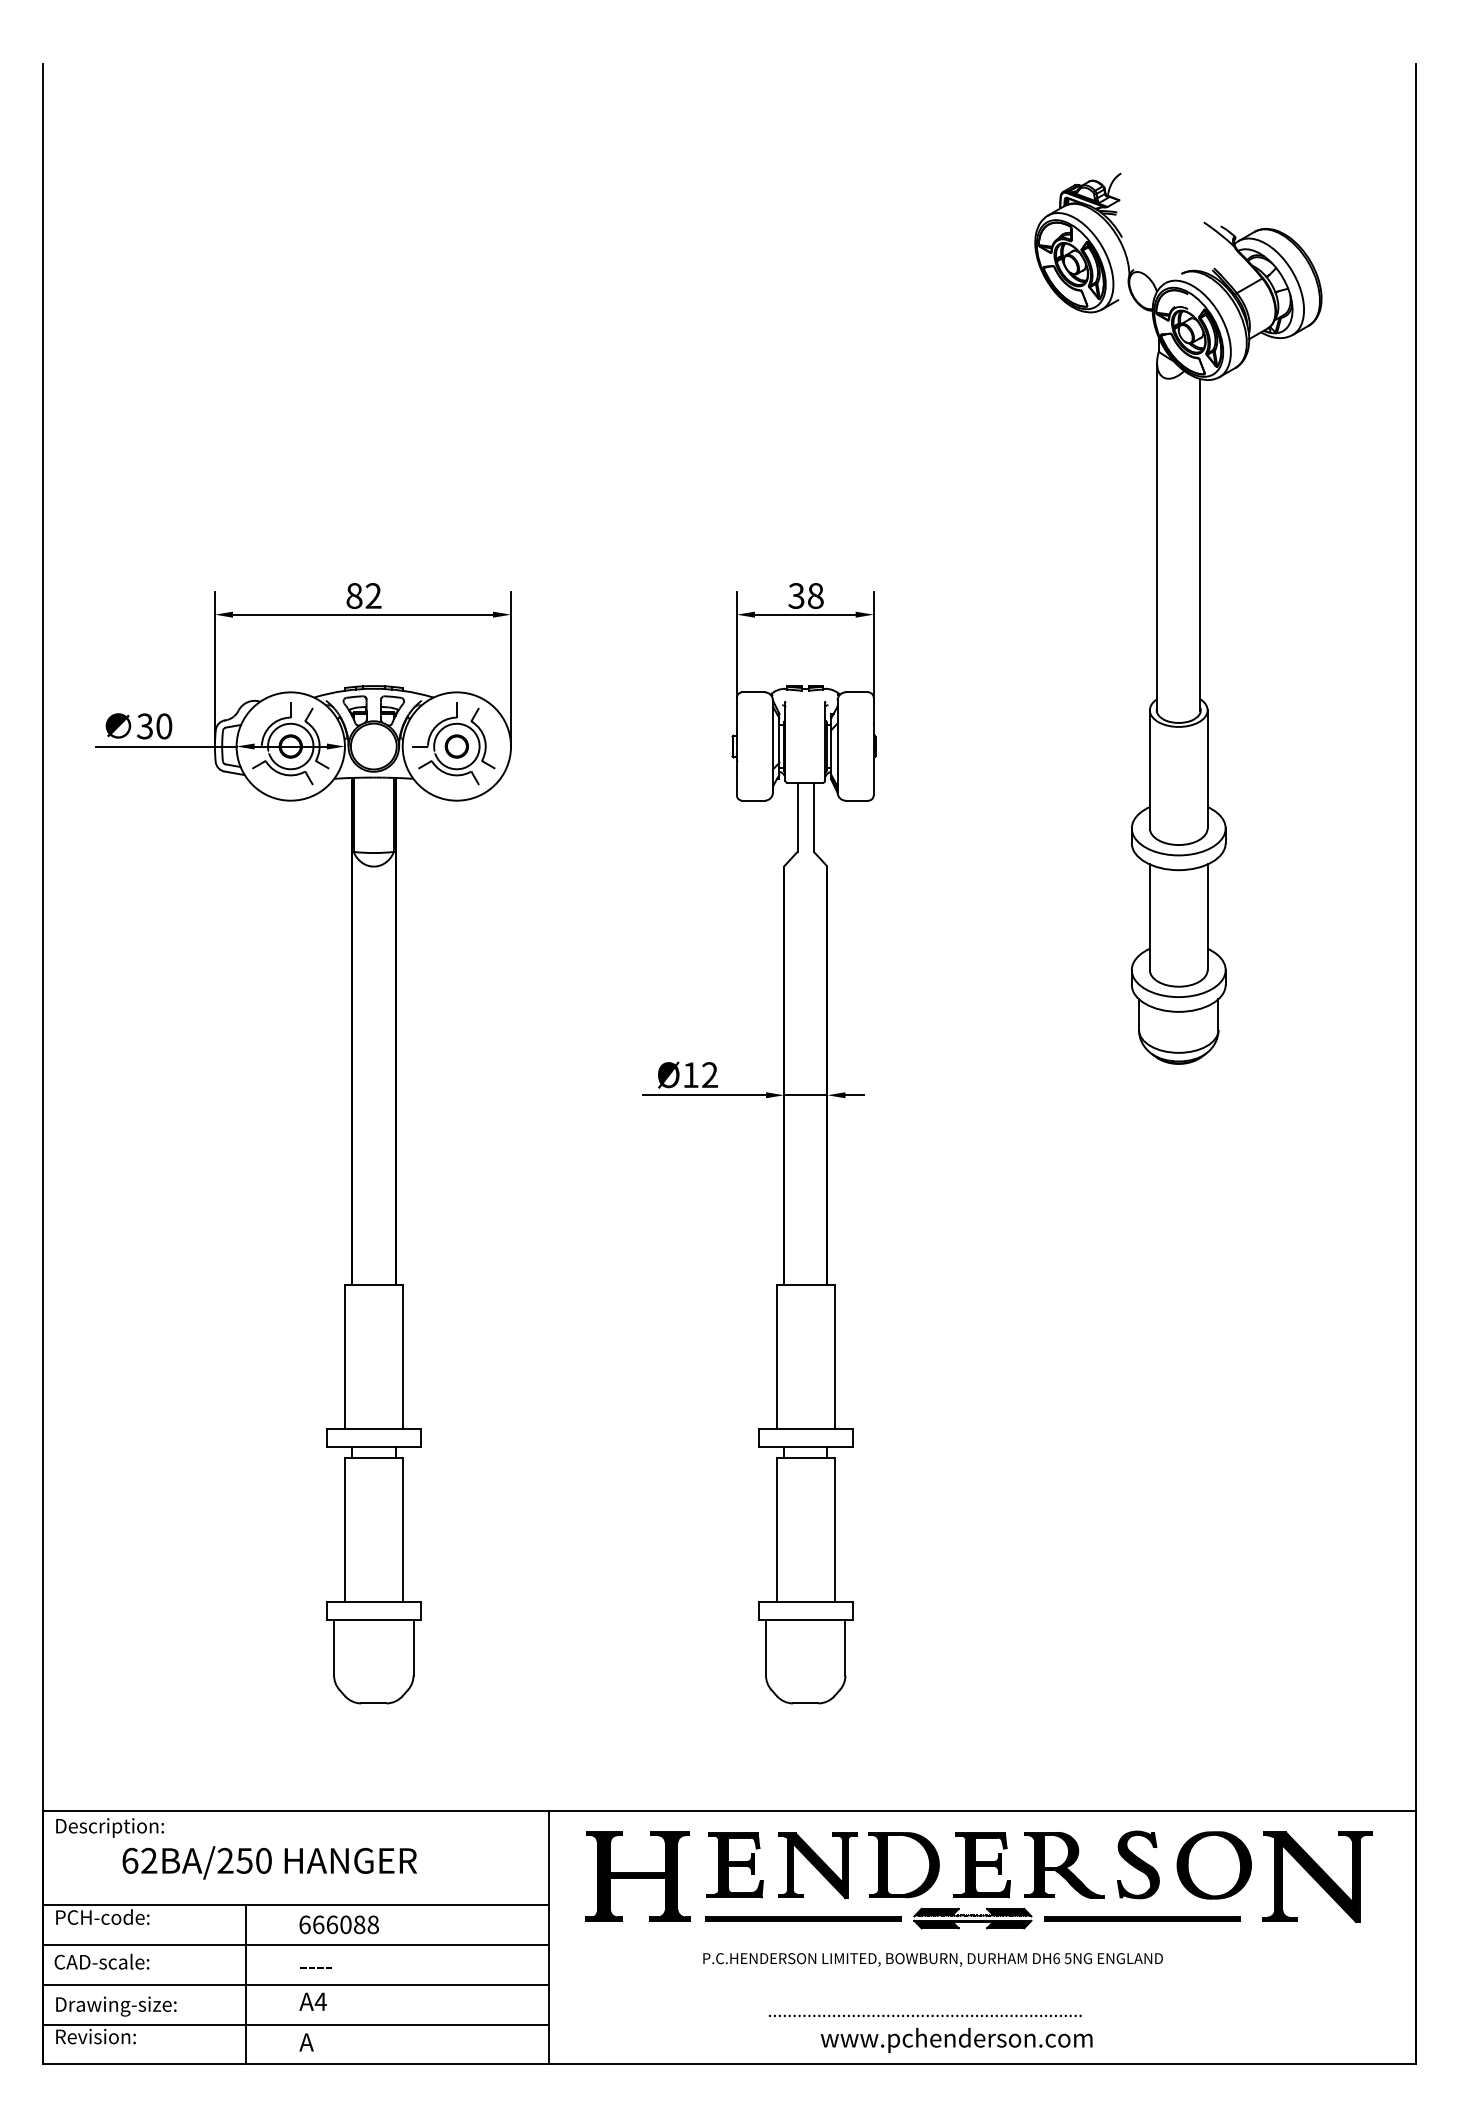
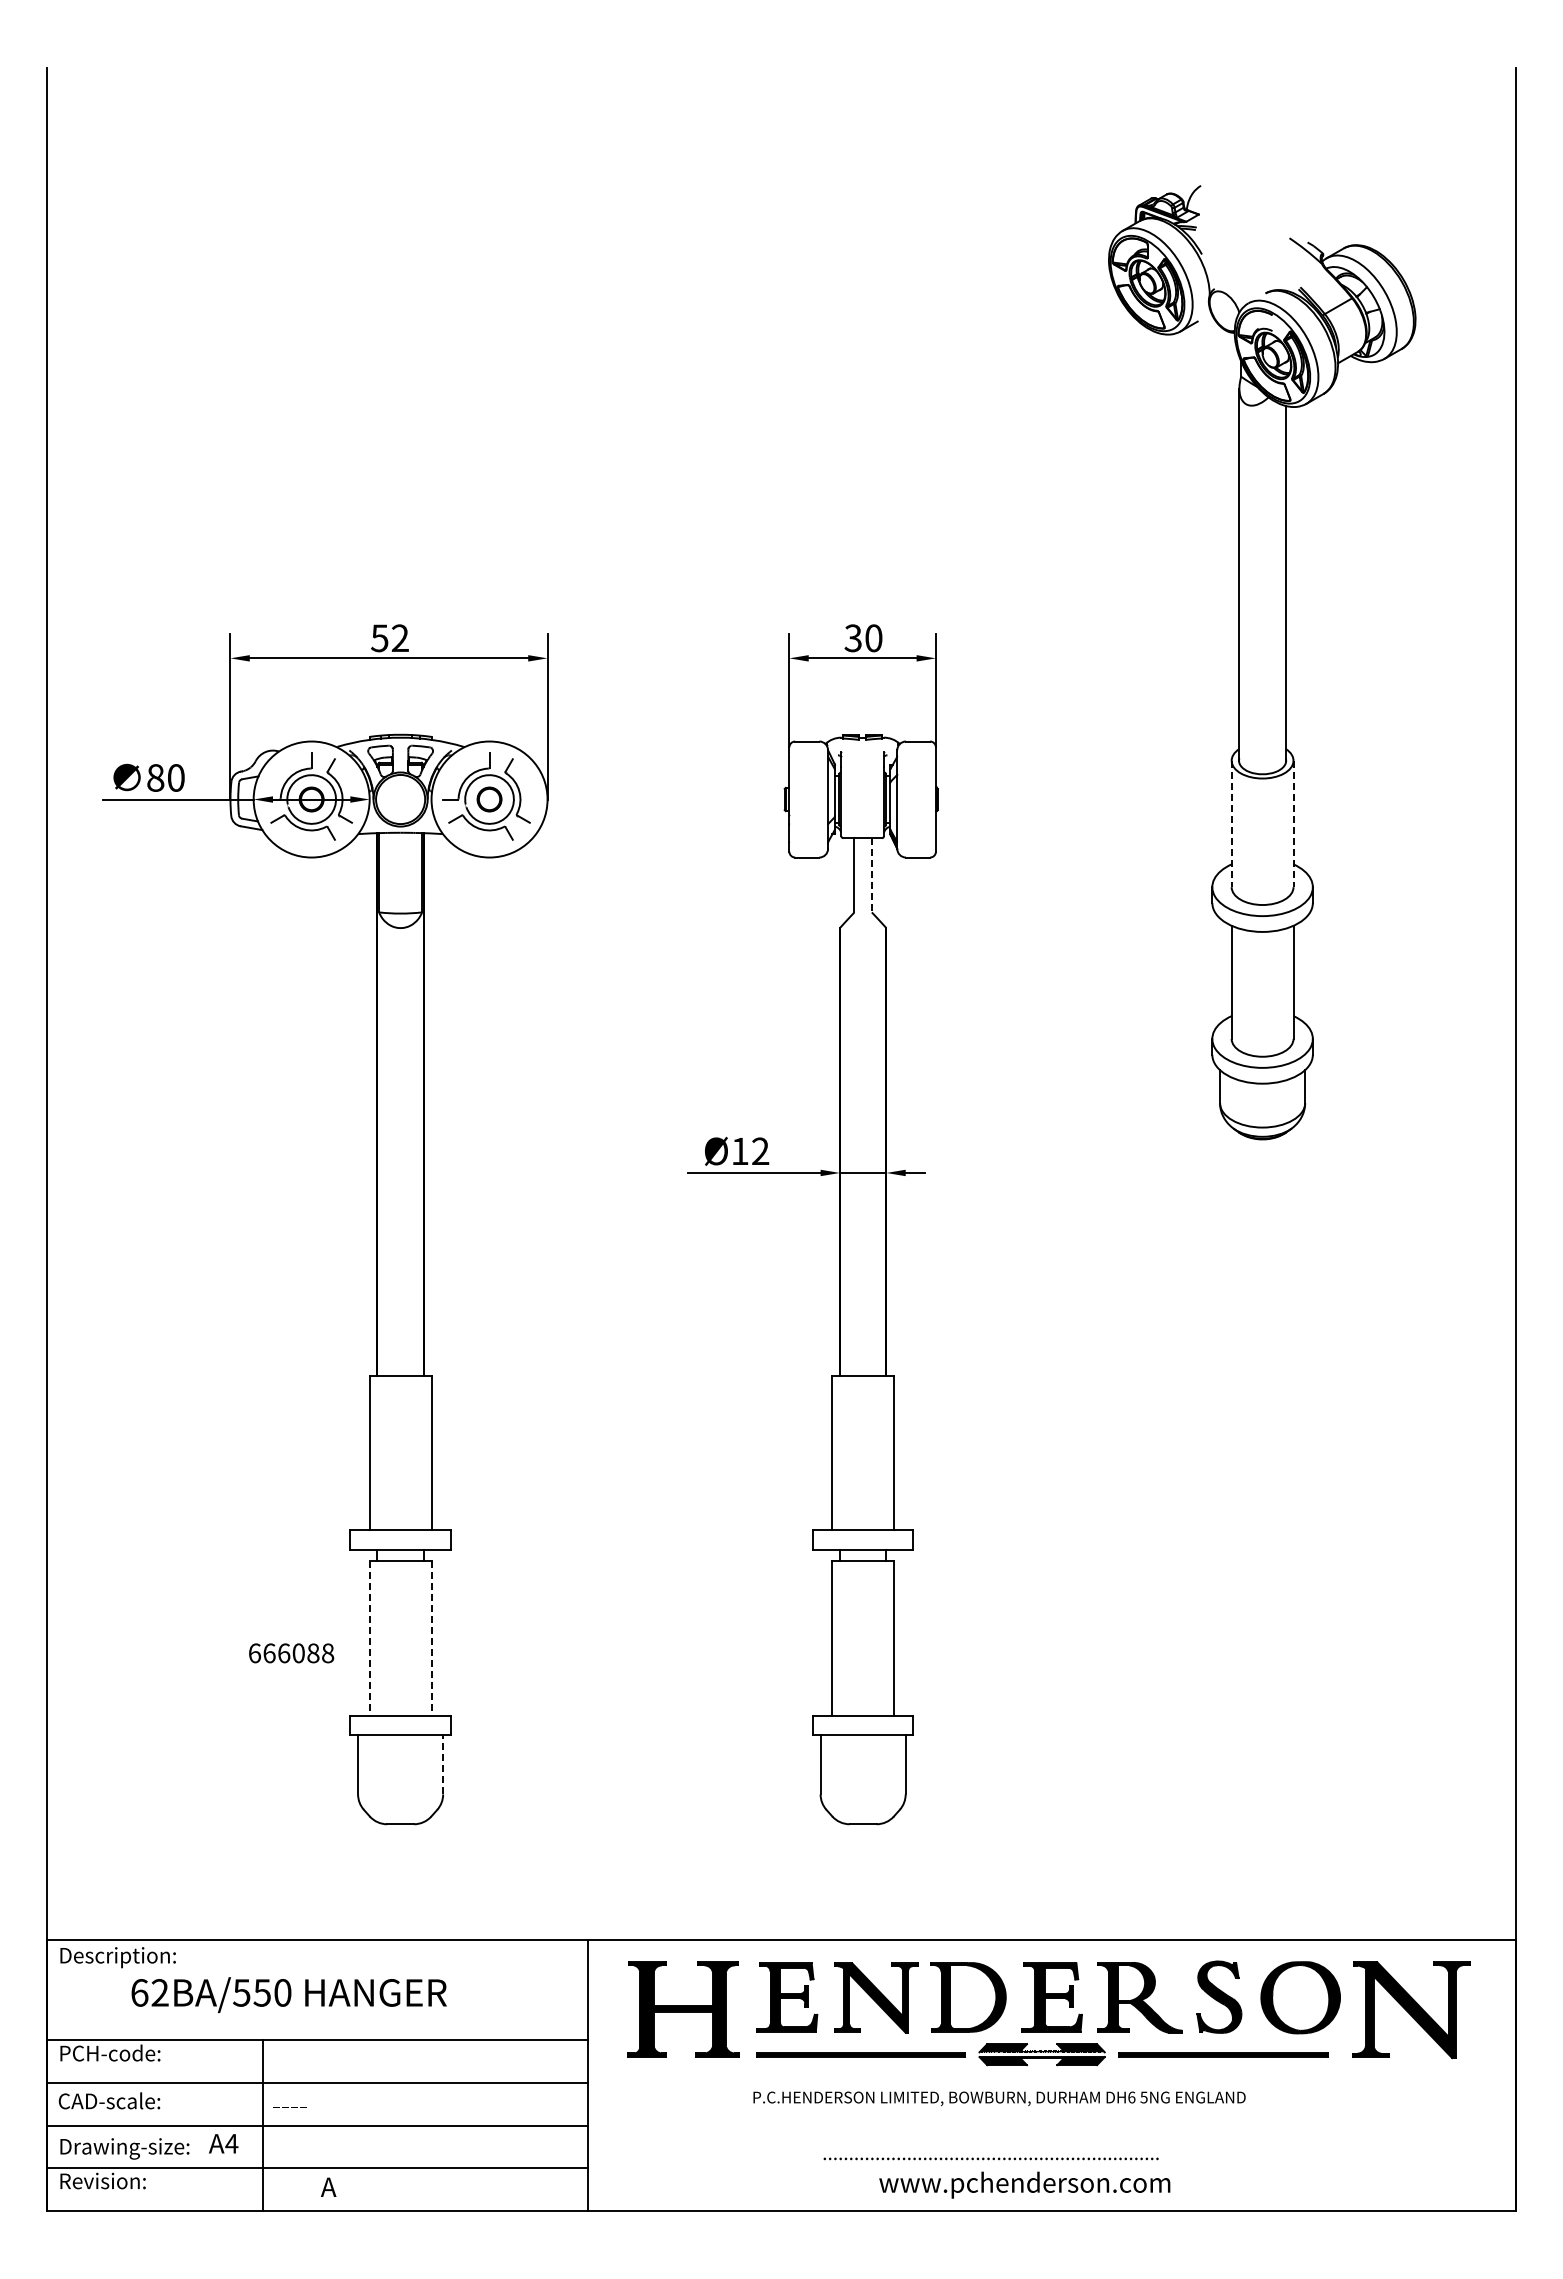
text: (354, 596) -> (379, 638), 82 -> 52
text: (815, 596) -> (873, 638), 38 -> 30
text: (144, 725) -> (155, 777), 30 -> 80
line: (1149, 769) -> (1231, 824), solid -> dashed
line: (1207, 769) -> (1293, 824), solid -> dashed
line: (813, 817) -> (871, 875), solid -> dashed
line: (344, 1530) -> (369, 1639), solid -> dashed
line: (402, 1530) -> (431, 1639), solid -> dashed
line: (413, 1647) -> (443, 1764), solid -> dashed
text: (225, 1860) -> (241, 1992), 62BA/250 -> 62BA/550
text: (339, 1924) -> (291, 1653), moved
text: (315, 1967) -> (289, 2107), moved
text: (313, 2001) -> (223, 2143), moved

